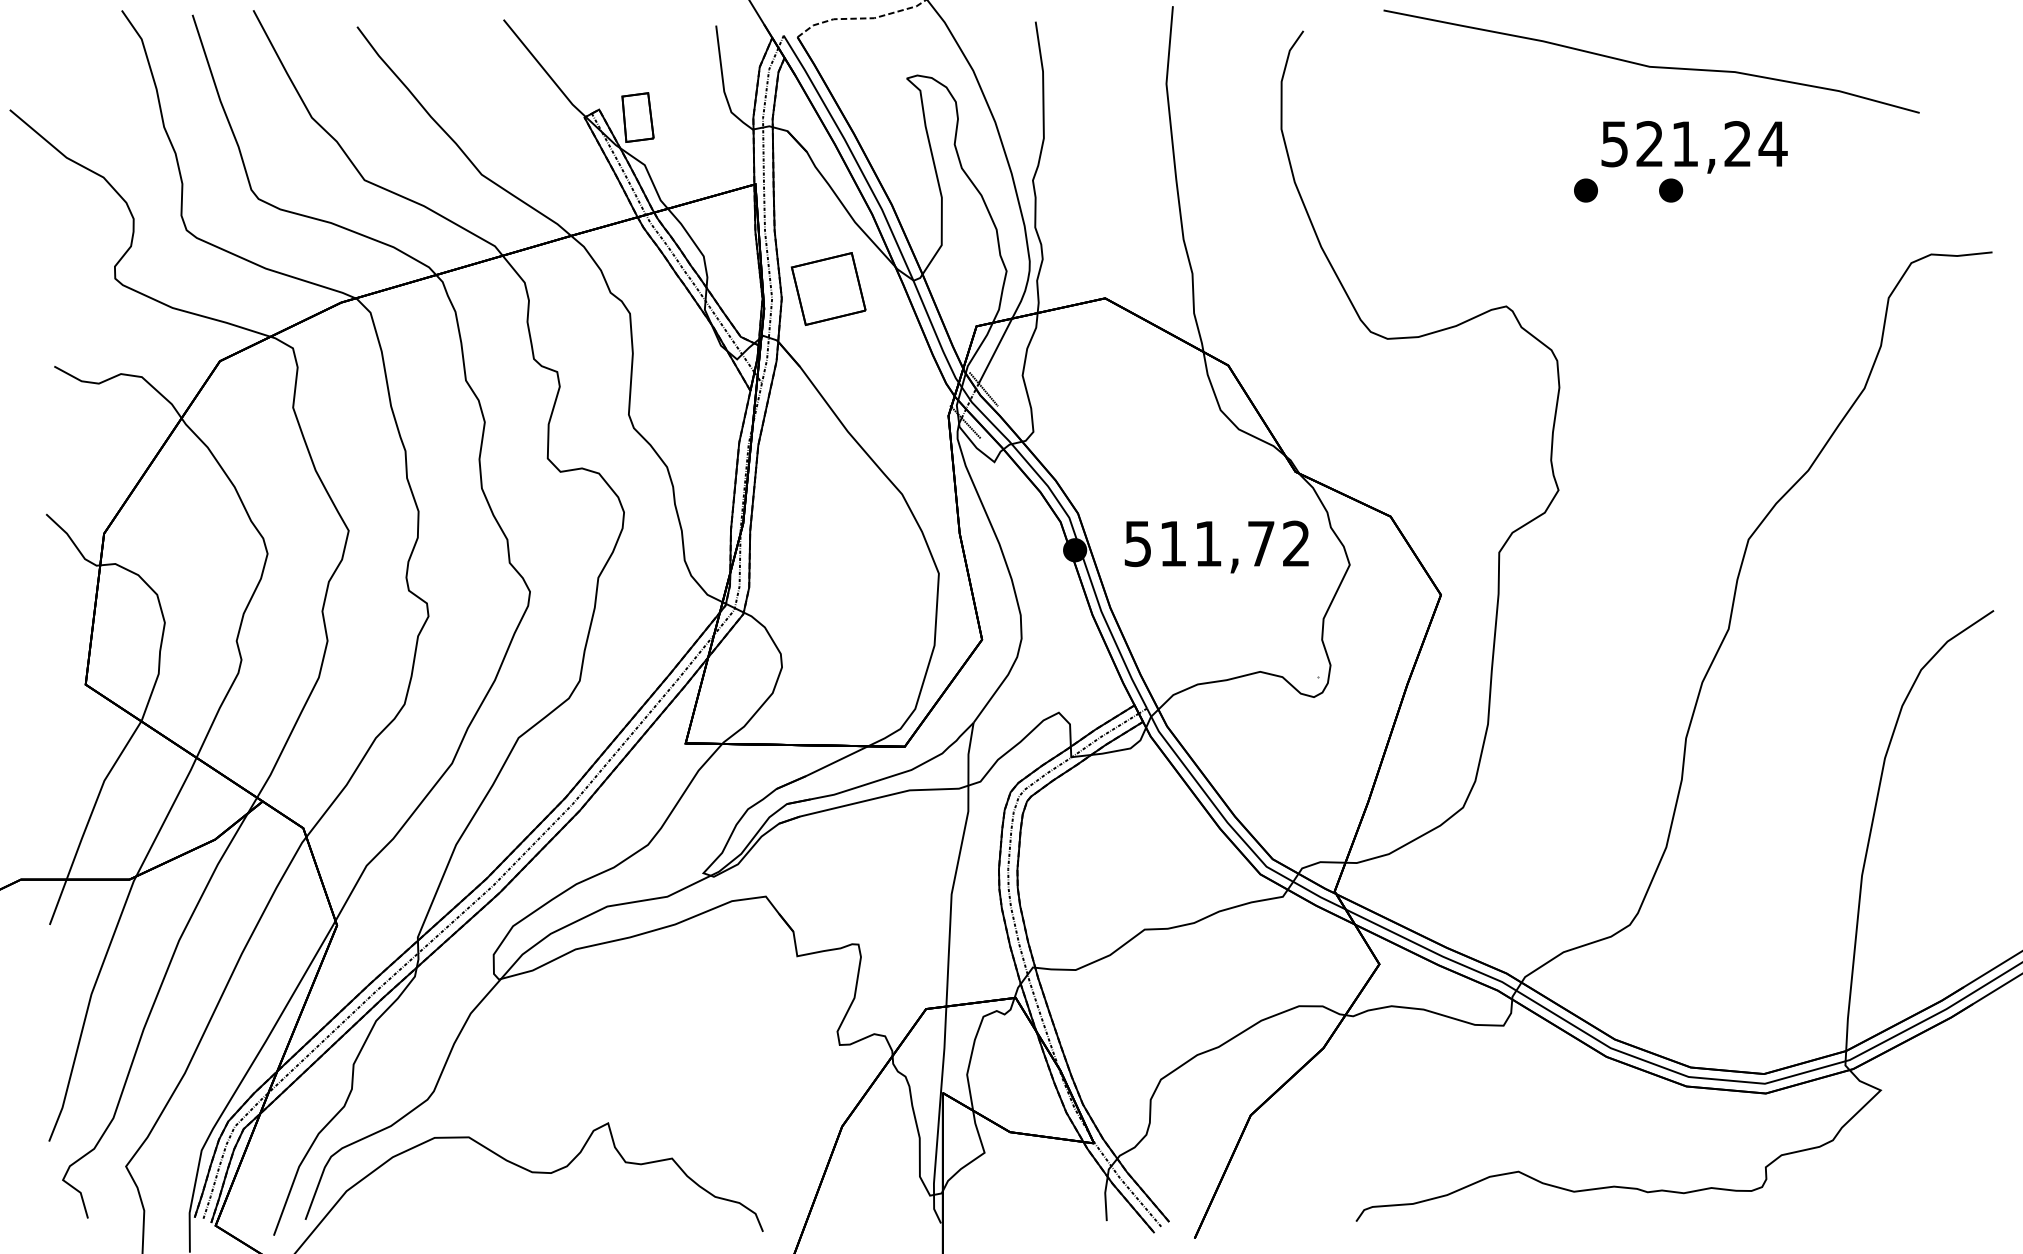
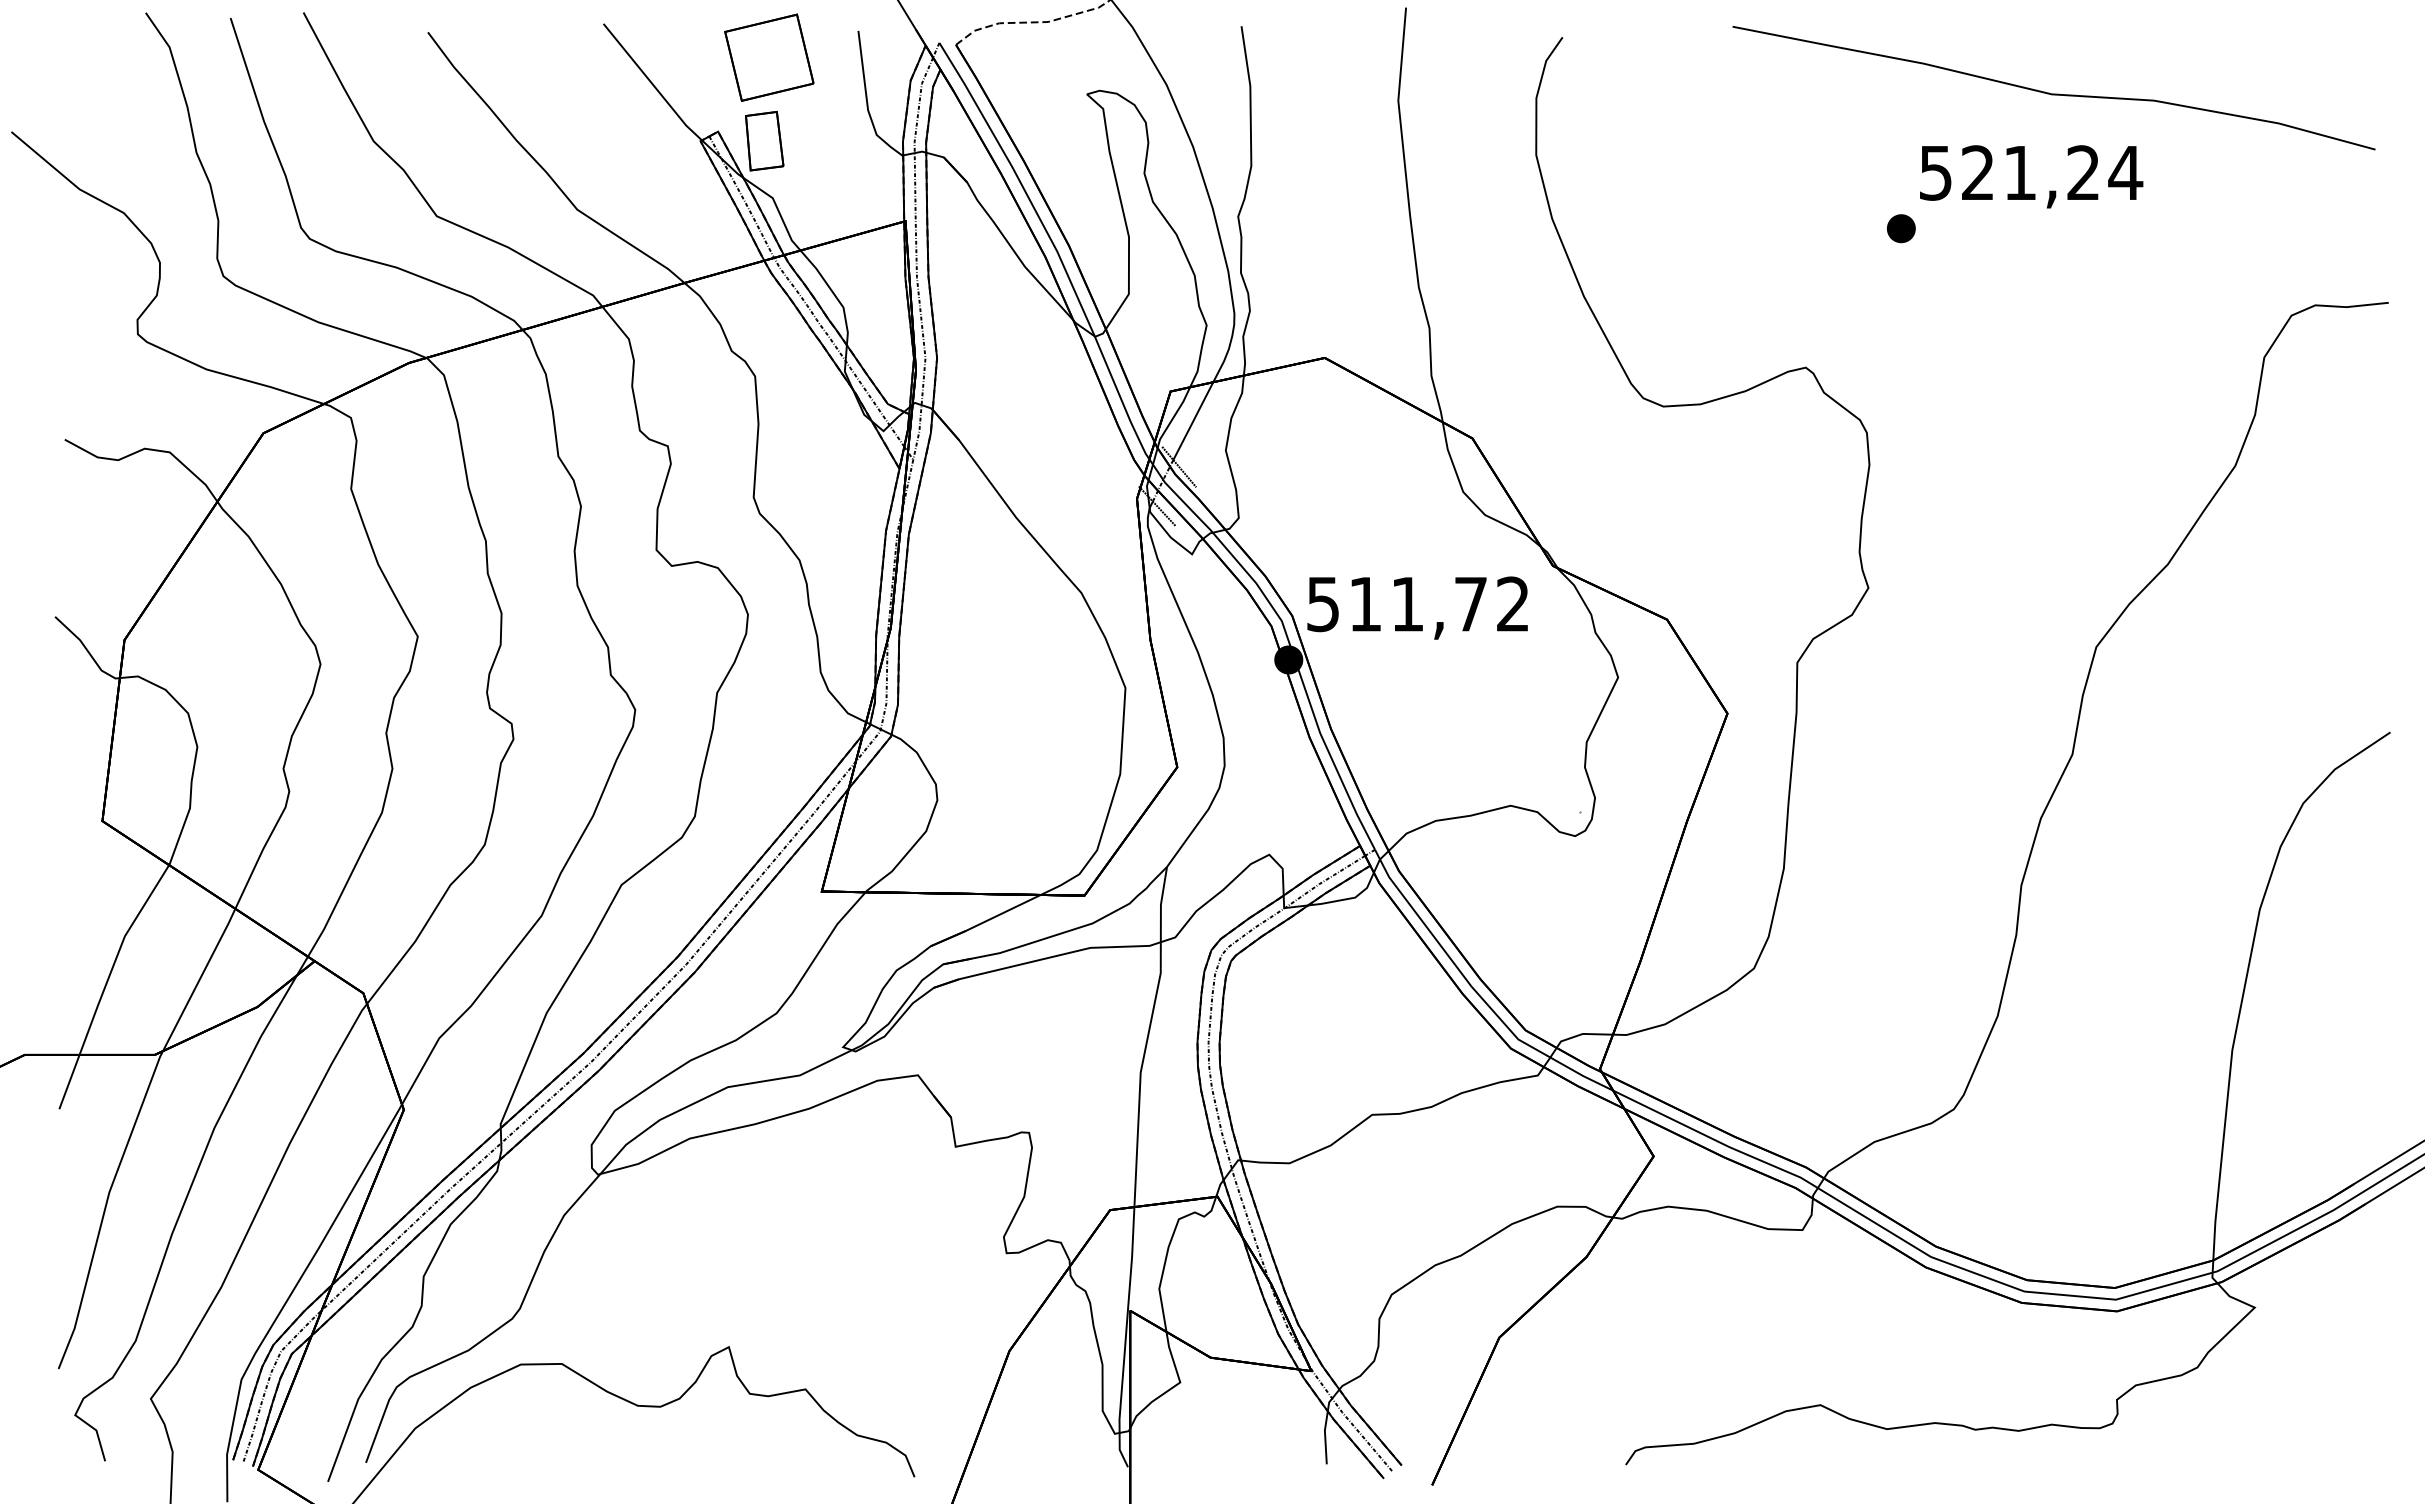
curve: (1651, 66) -> (2053, 93), moved
part: (1671, 190) -> (2003, 228), removed
part: (828, 288) -> (769, 57), moved
text: (1216, 546) -> (1417, 607), moved

